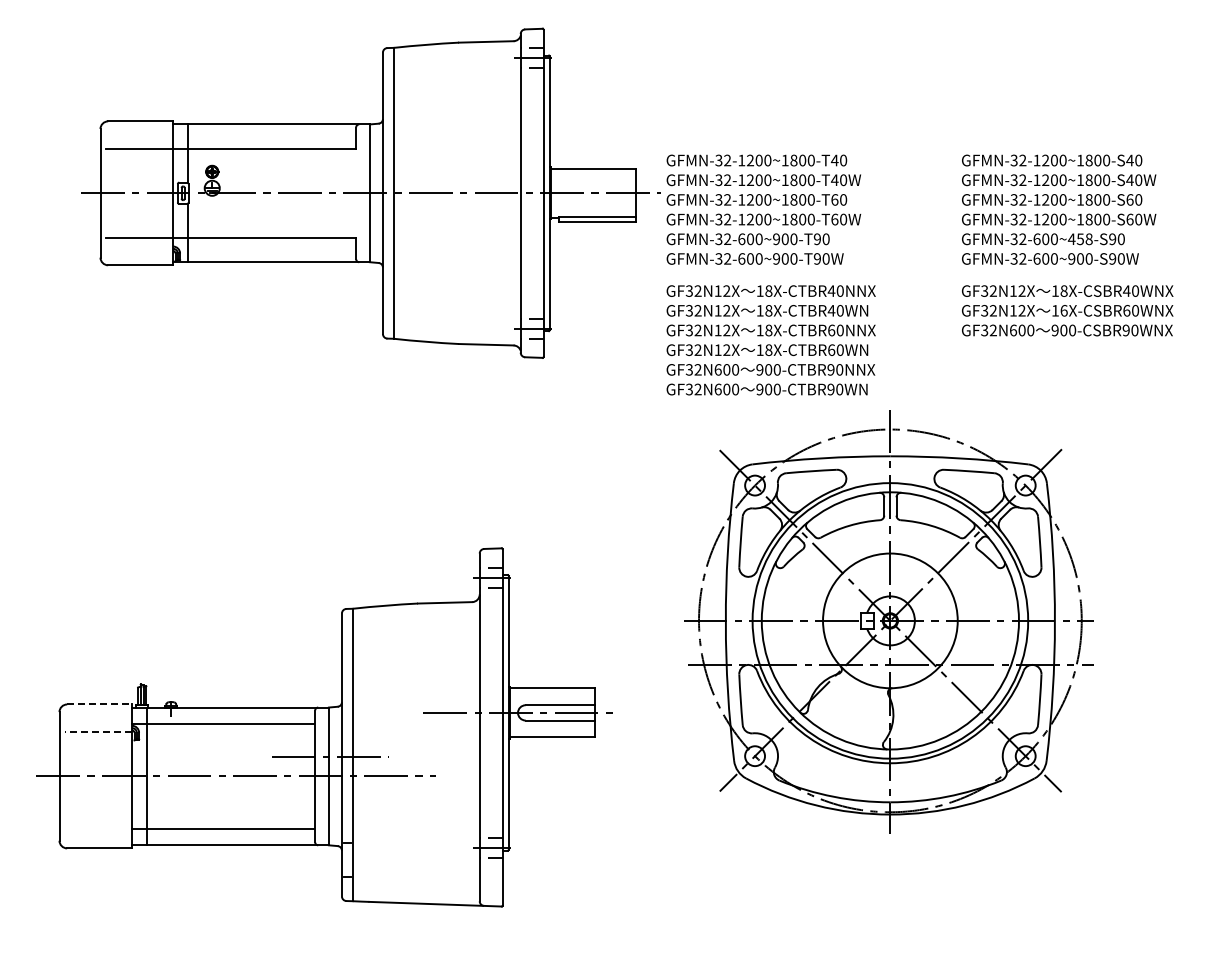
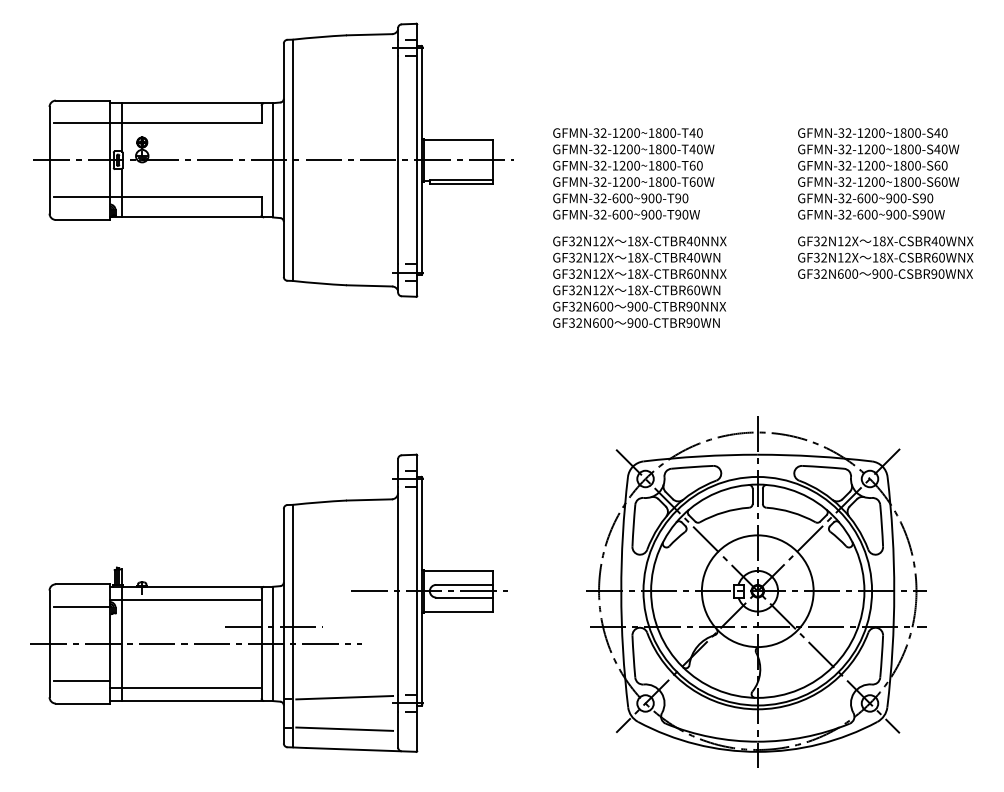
part: (370, 192) -> (273, 159), moved
text: (1079, 239) -> (895, 198), GFMN-32-600~458-S90 -> GFMN-32-600~900-S90
text: (1063, 310) -> (882, 257), 16X-CSBR60WNX -> 18X-CSBR60WNX
part: (888, 621) -> (756, 591), moved
line: (99, 704) -> (82, 584), dashed -> solid
line: (98, 732) -> (81, 607), dashed -> solid
line: (98, 820) -> (81, 680), added
line: (414, 841) -> (343, 697), added
line: (414, 879) -> (343, 729), added

